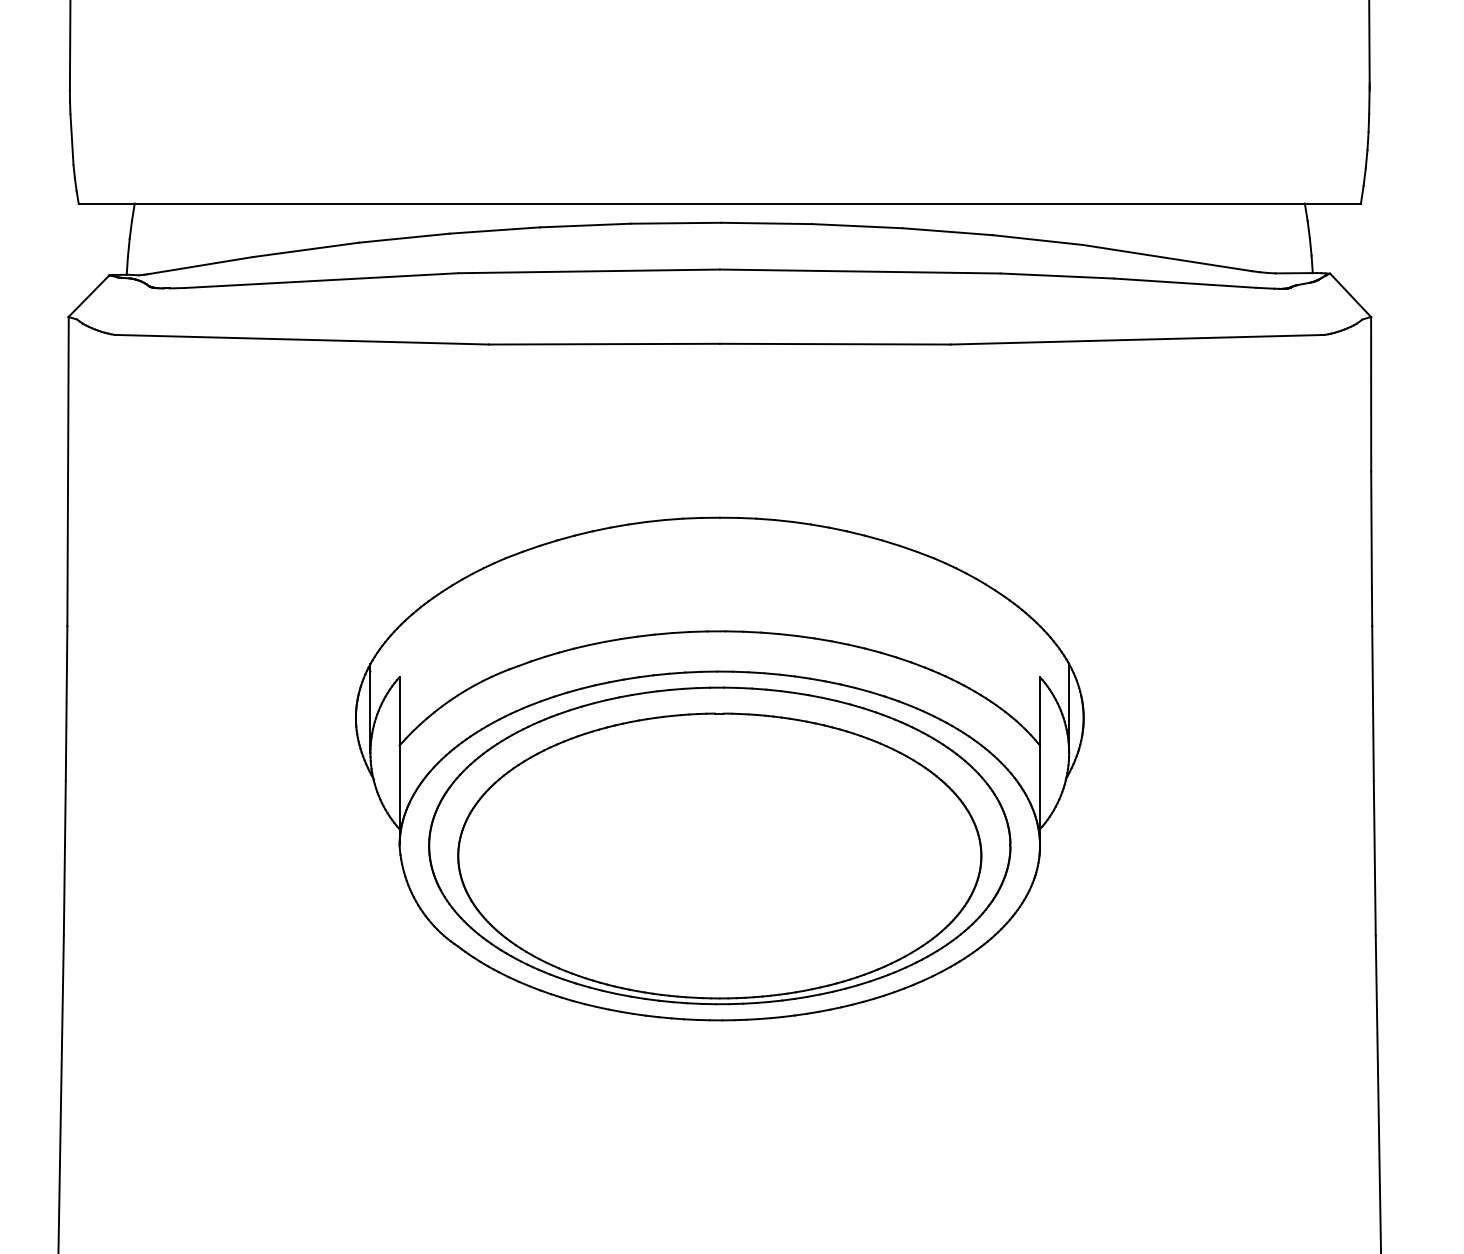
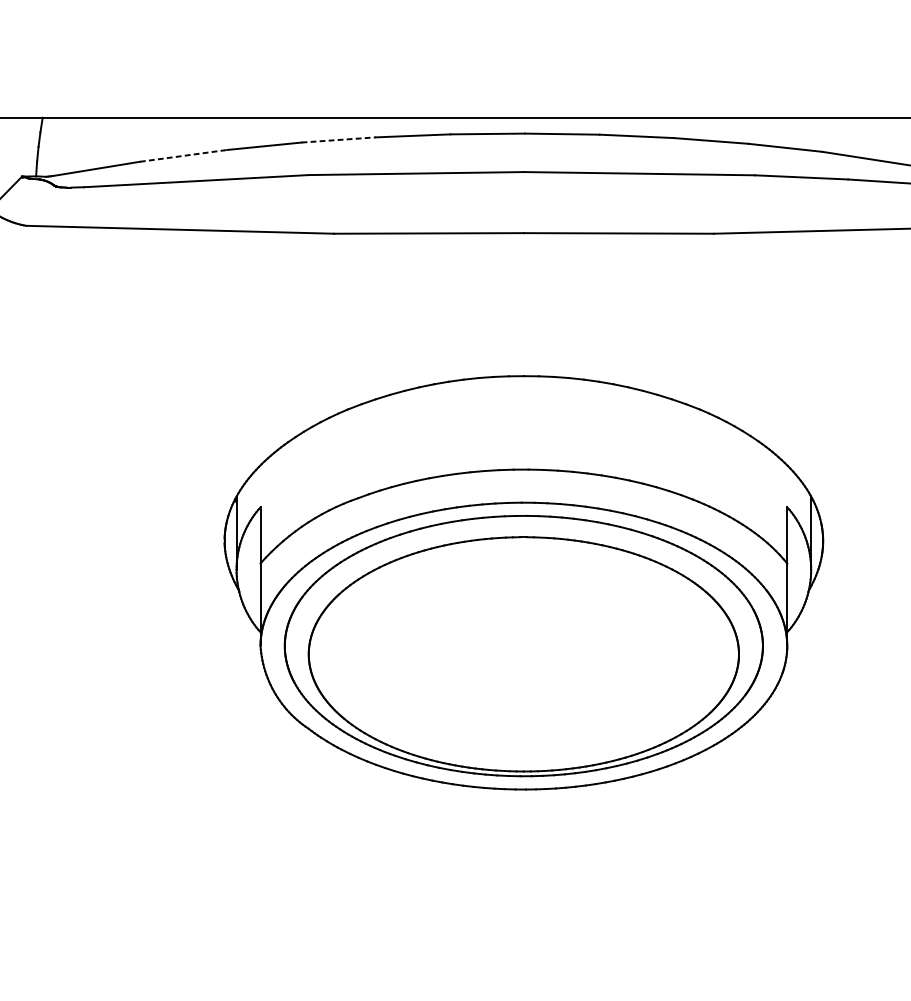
line: (495, 230) -> (339, 139), solid -> dashed
line: (306, 249) -> (183, 155), solid -> dashed

